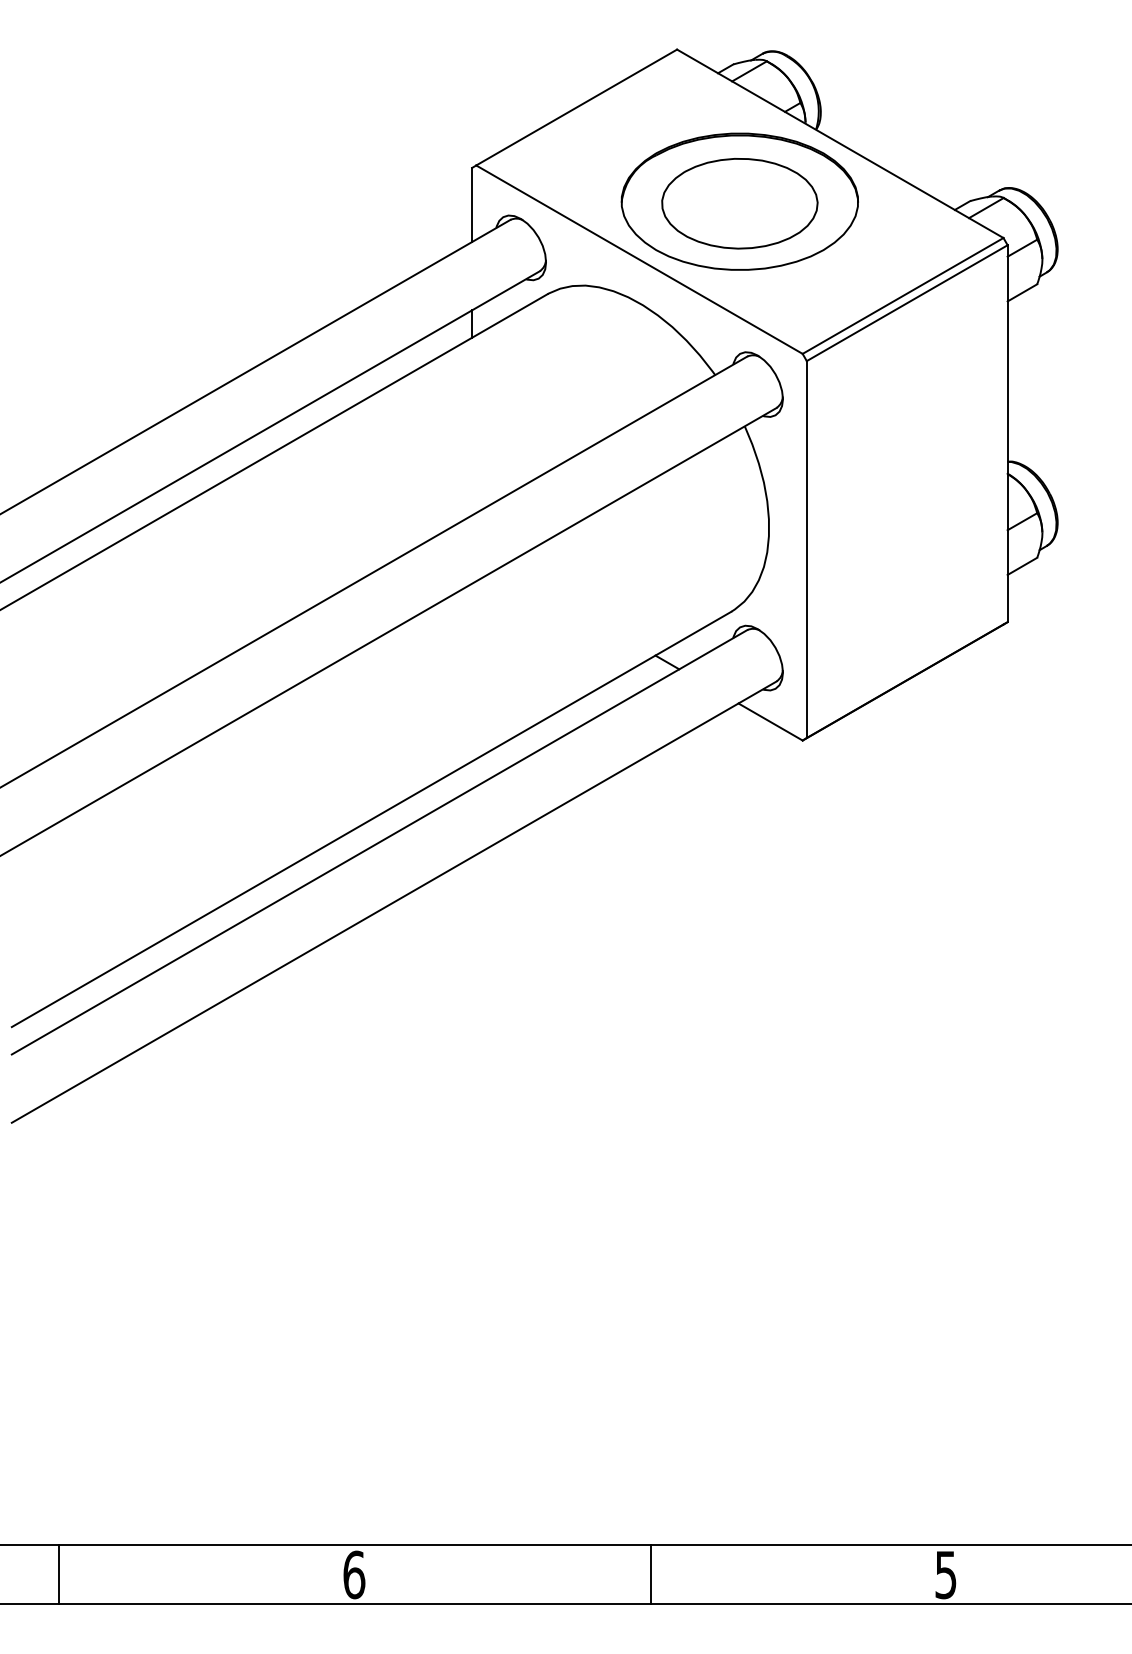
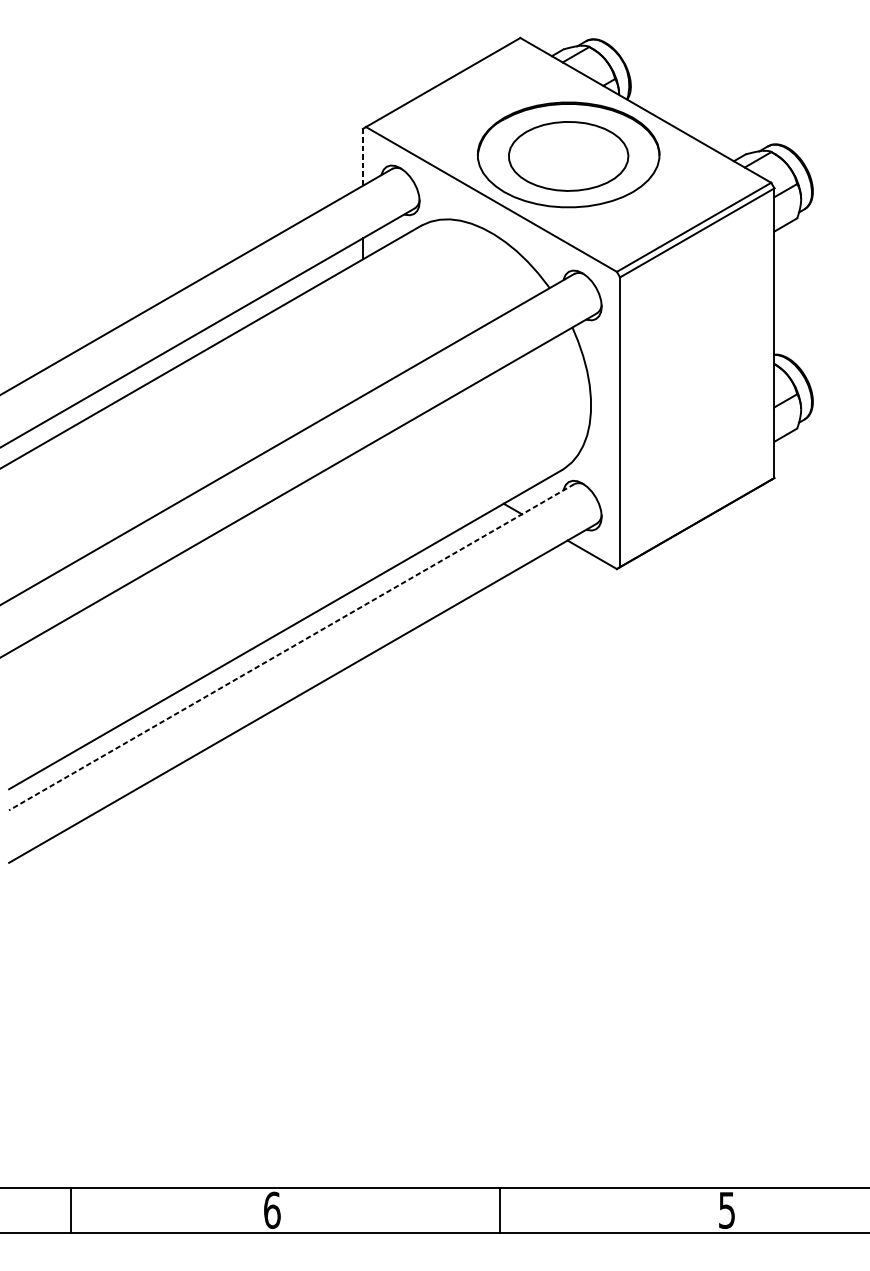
line: (472, 205) -> (363, 157), solid -> dashed
line: (379, 842) -> (291, 647), solid -> dashed
line: (58, 1574) -> (71, 1210), moved

